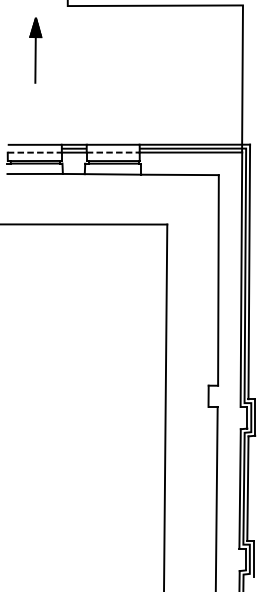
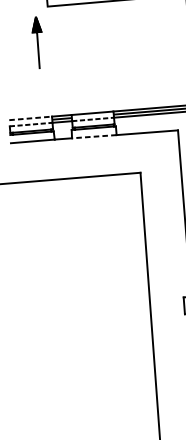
part: (35, 50) -> (37, 42), moved
line: (35, 144) -> (31, 118), solid -> dashed
line: (112, 174) -> (93, 136), solid -> dashed

